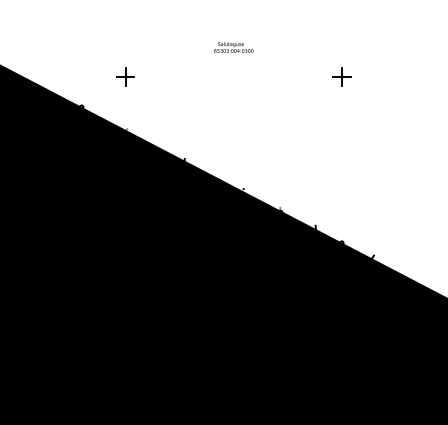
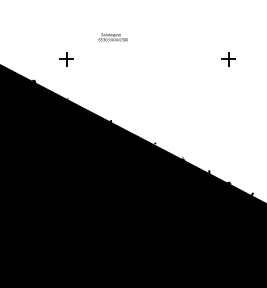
text: (233, 47) -> (113, 37), moved

